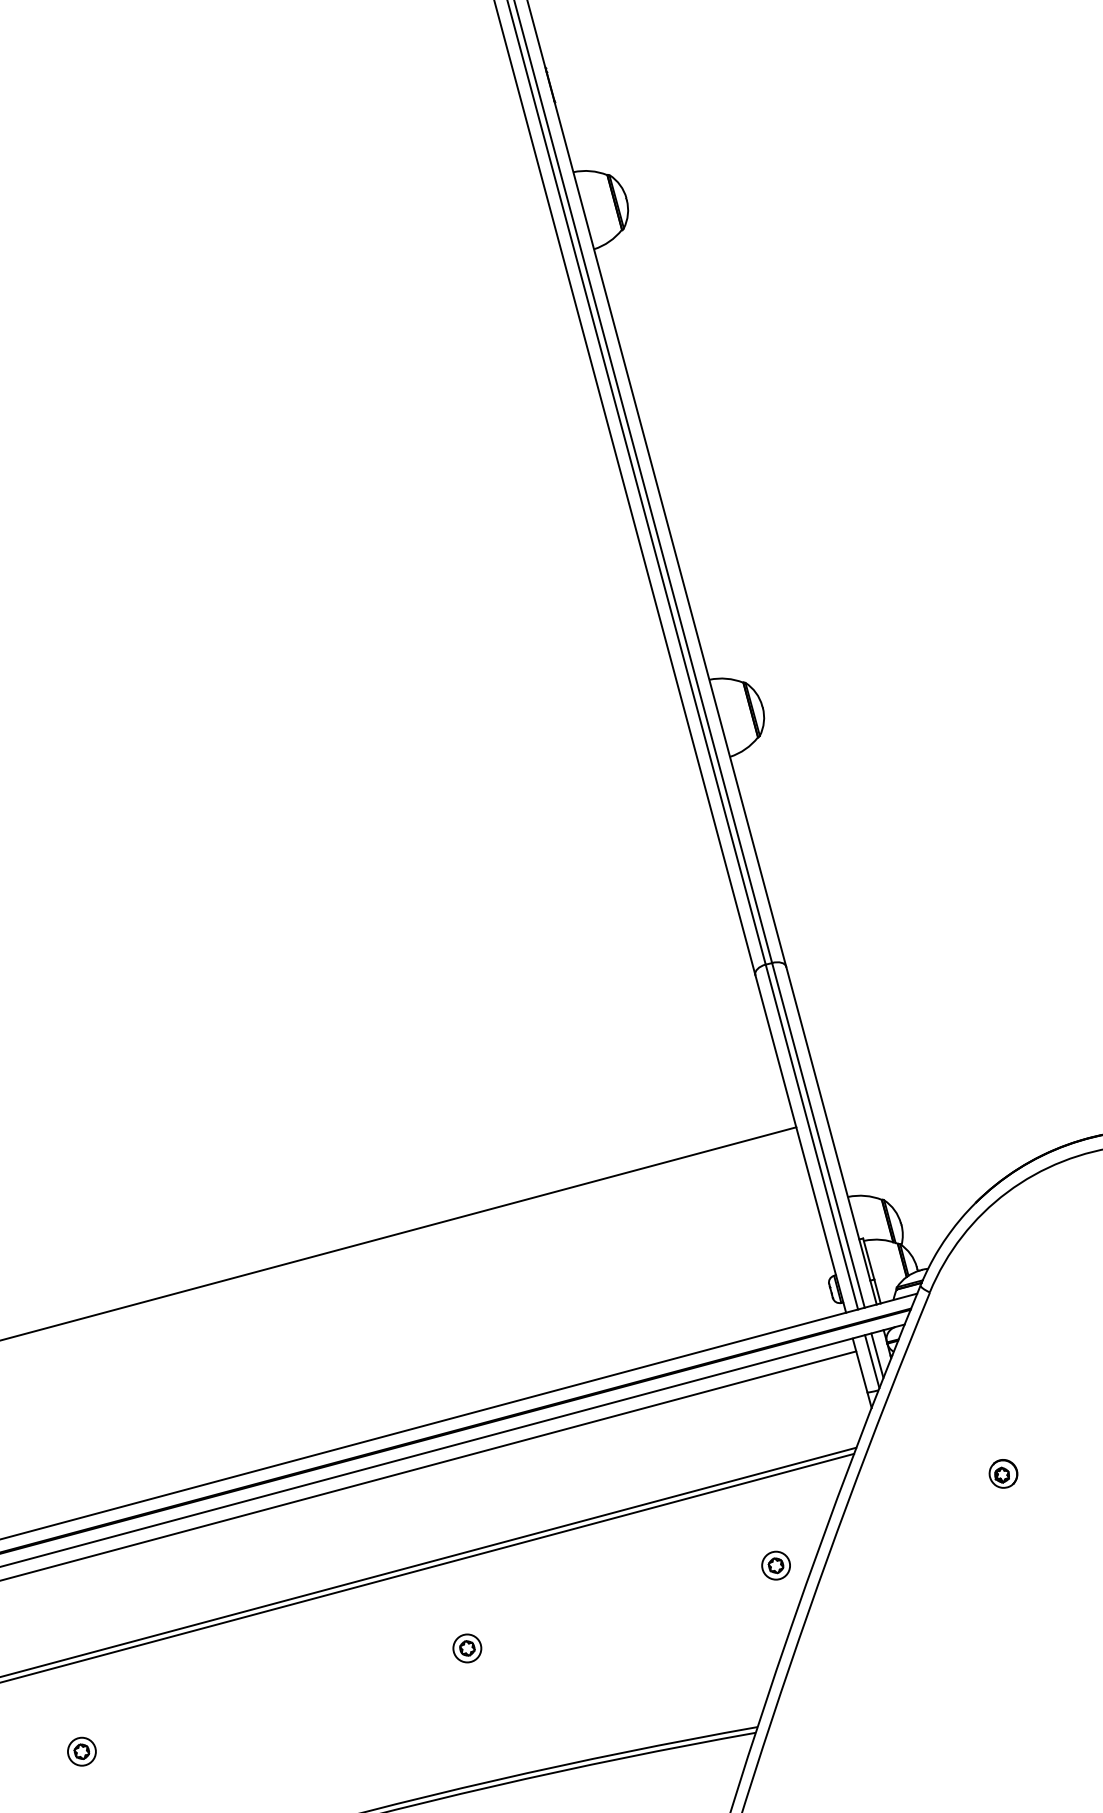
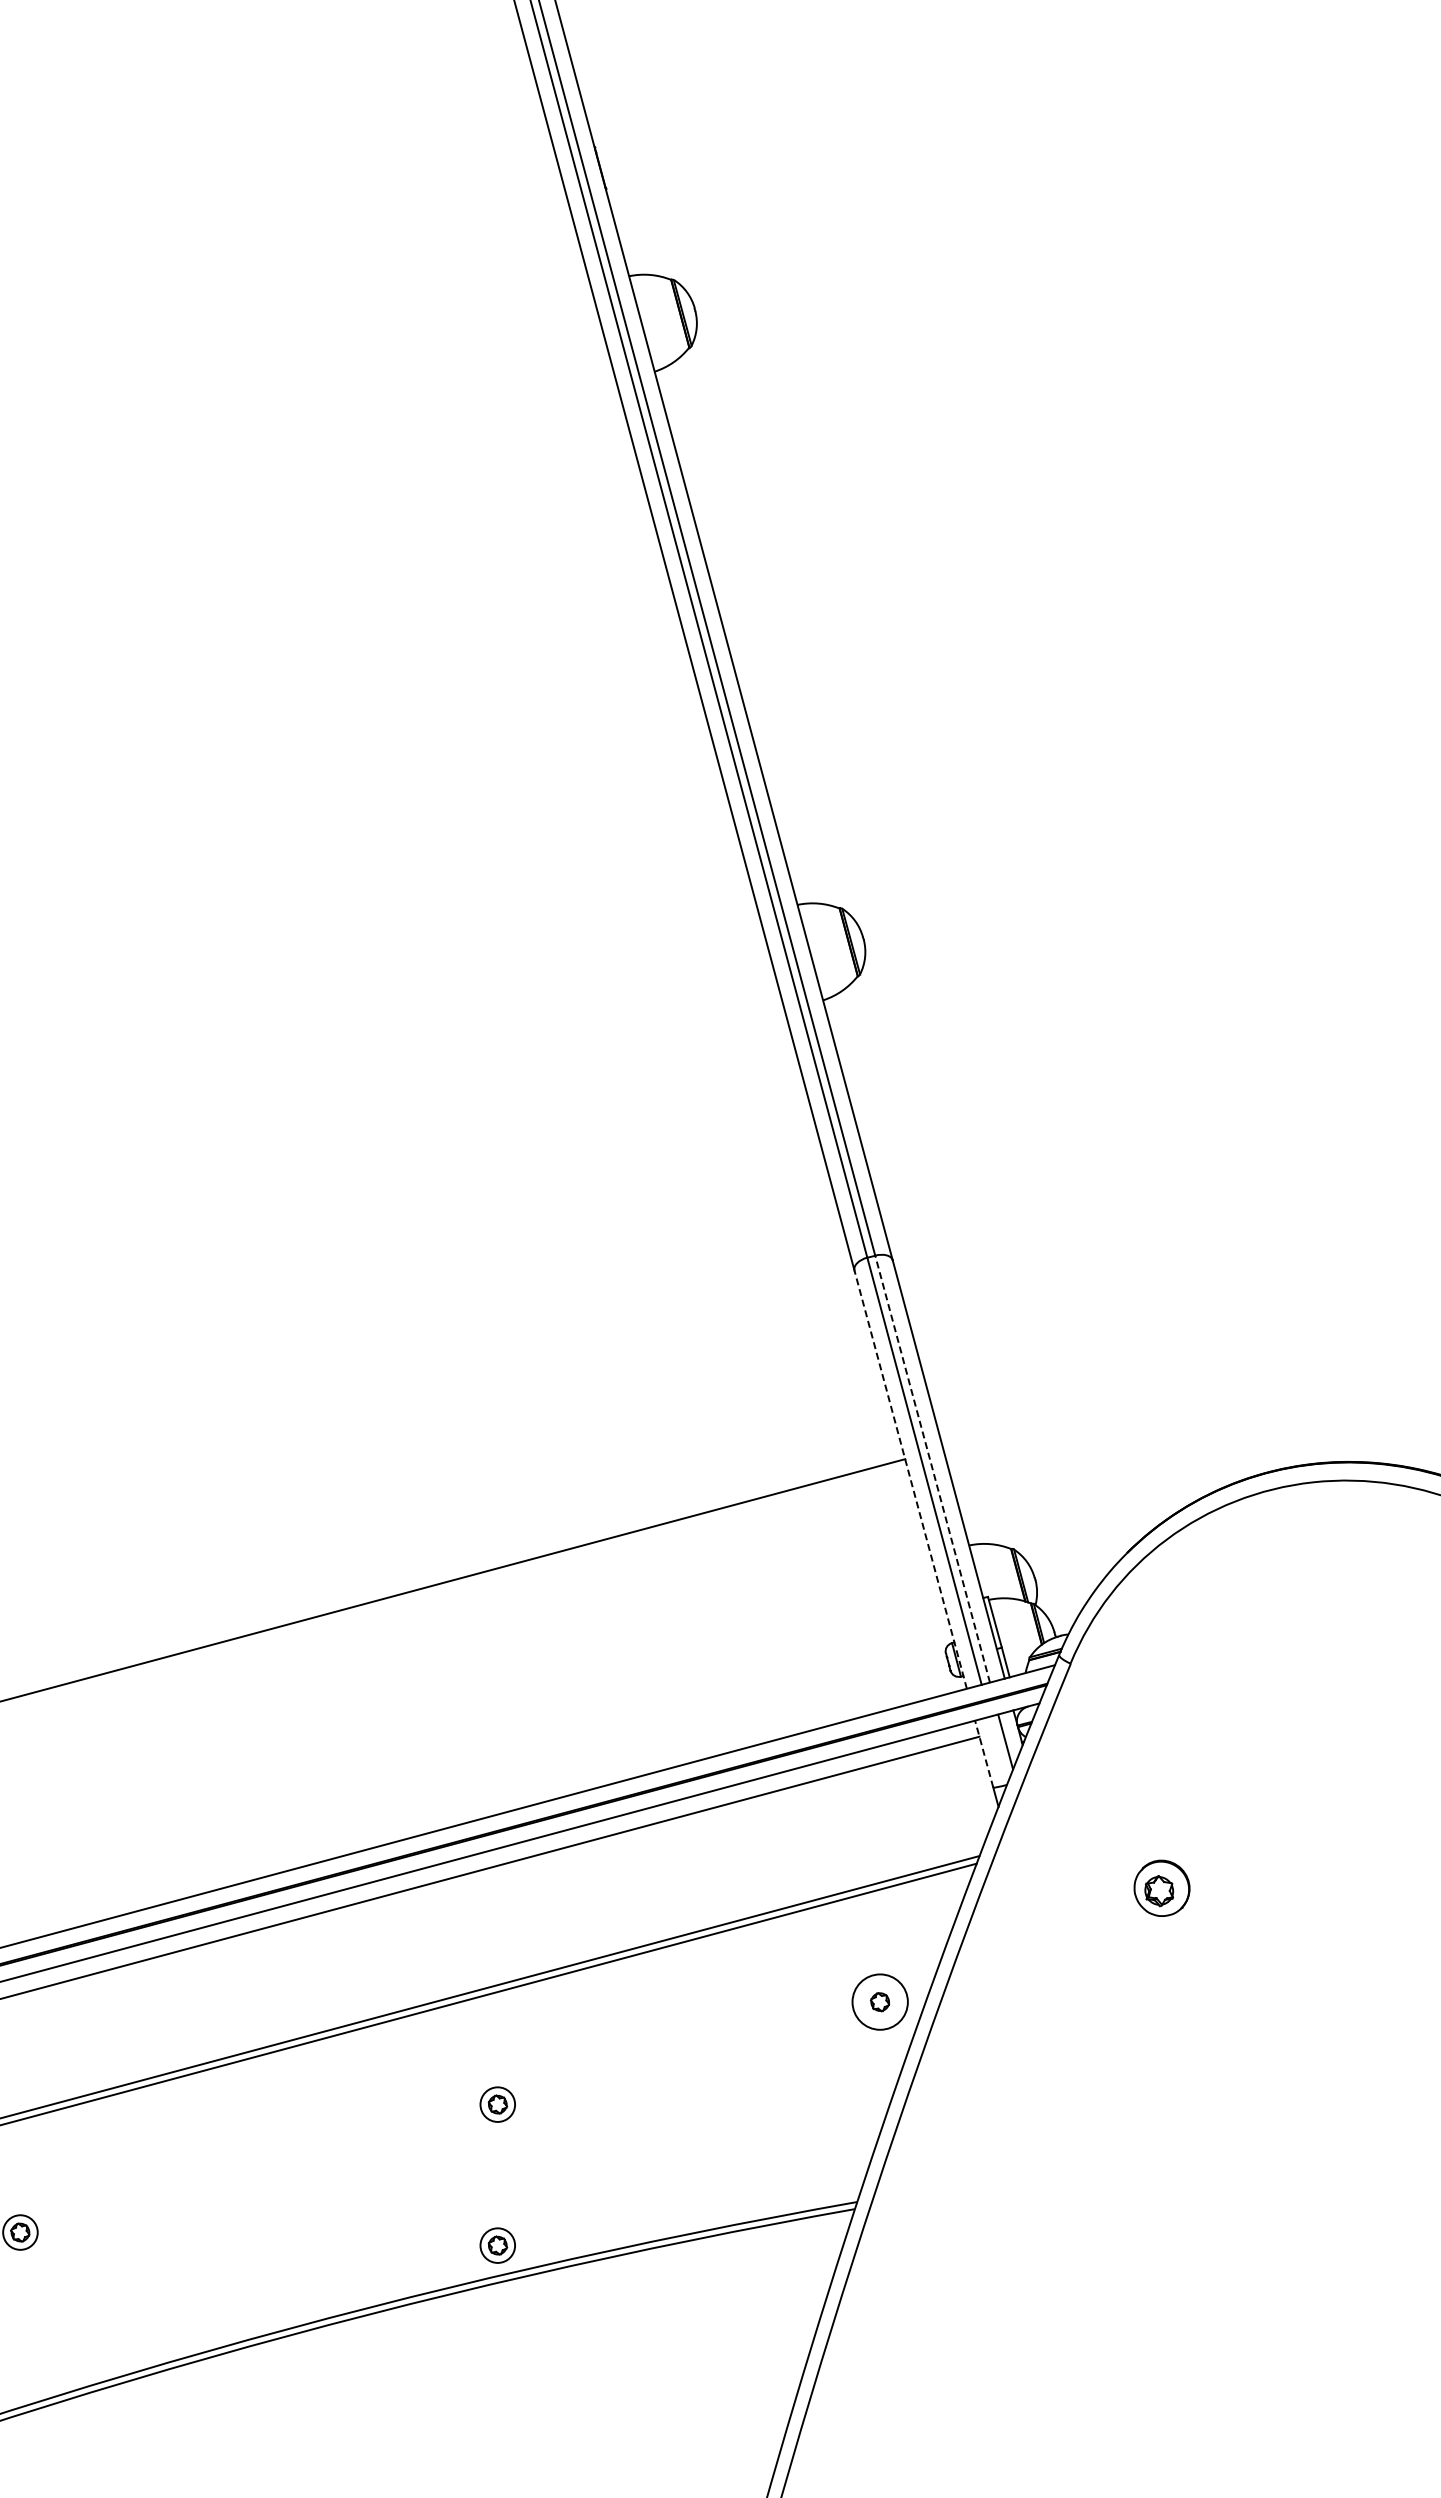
line: (818, 1134) -> (932, 1468), solid -> dashed
line: (800, 1143) -> (910, 1479), solid -> dashed
line: (872, 1361) -> (999, 1749), removed
line: (860, 1365) -> (984, 1754), solid -> dashed
part: (1003, 1473) -> (1161, 1888), size x1.6
circle: (775, 1565) -> (879, 2001), size x1.6
part: (467, 1762) -> (497, 2245), added

